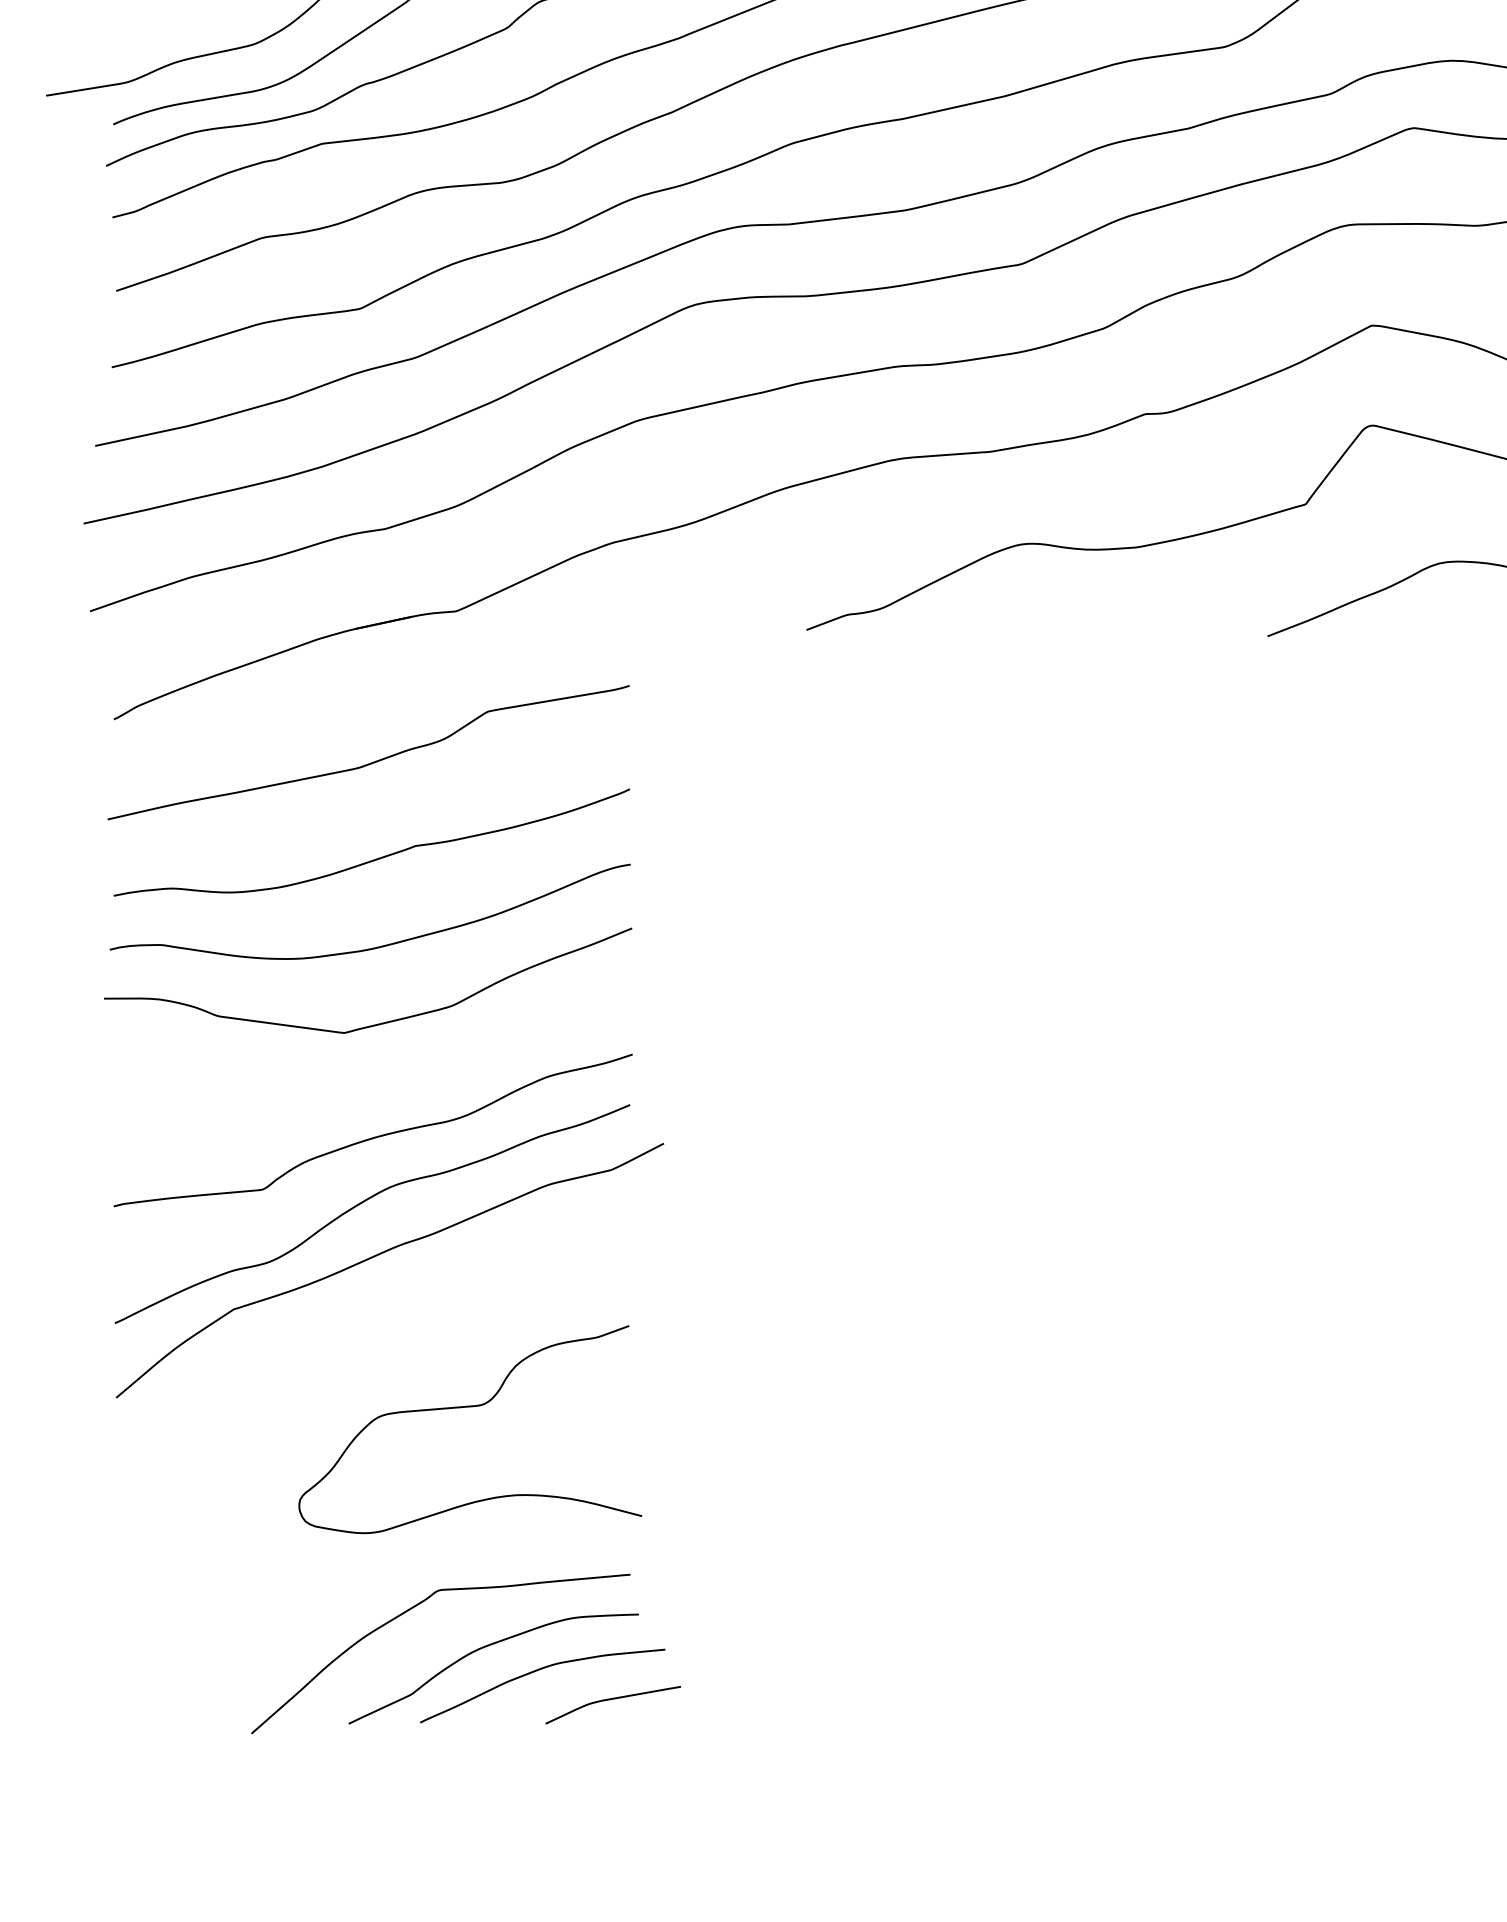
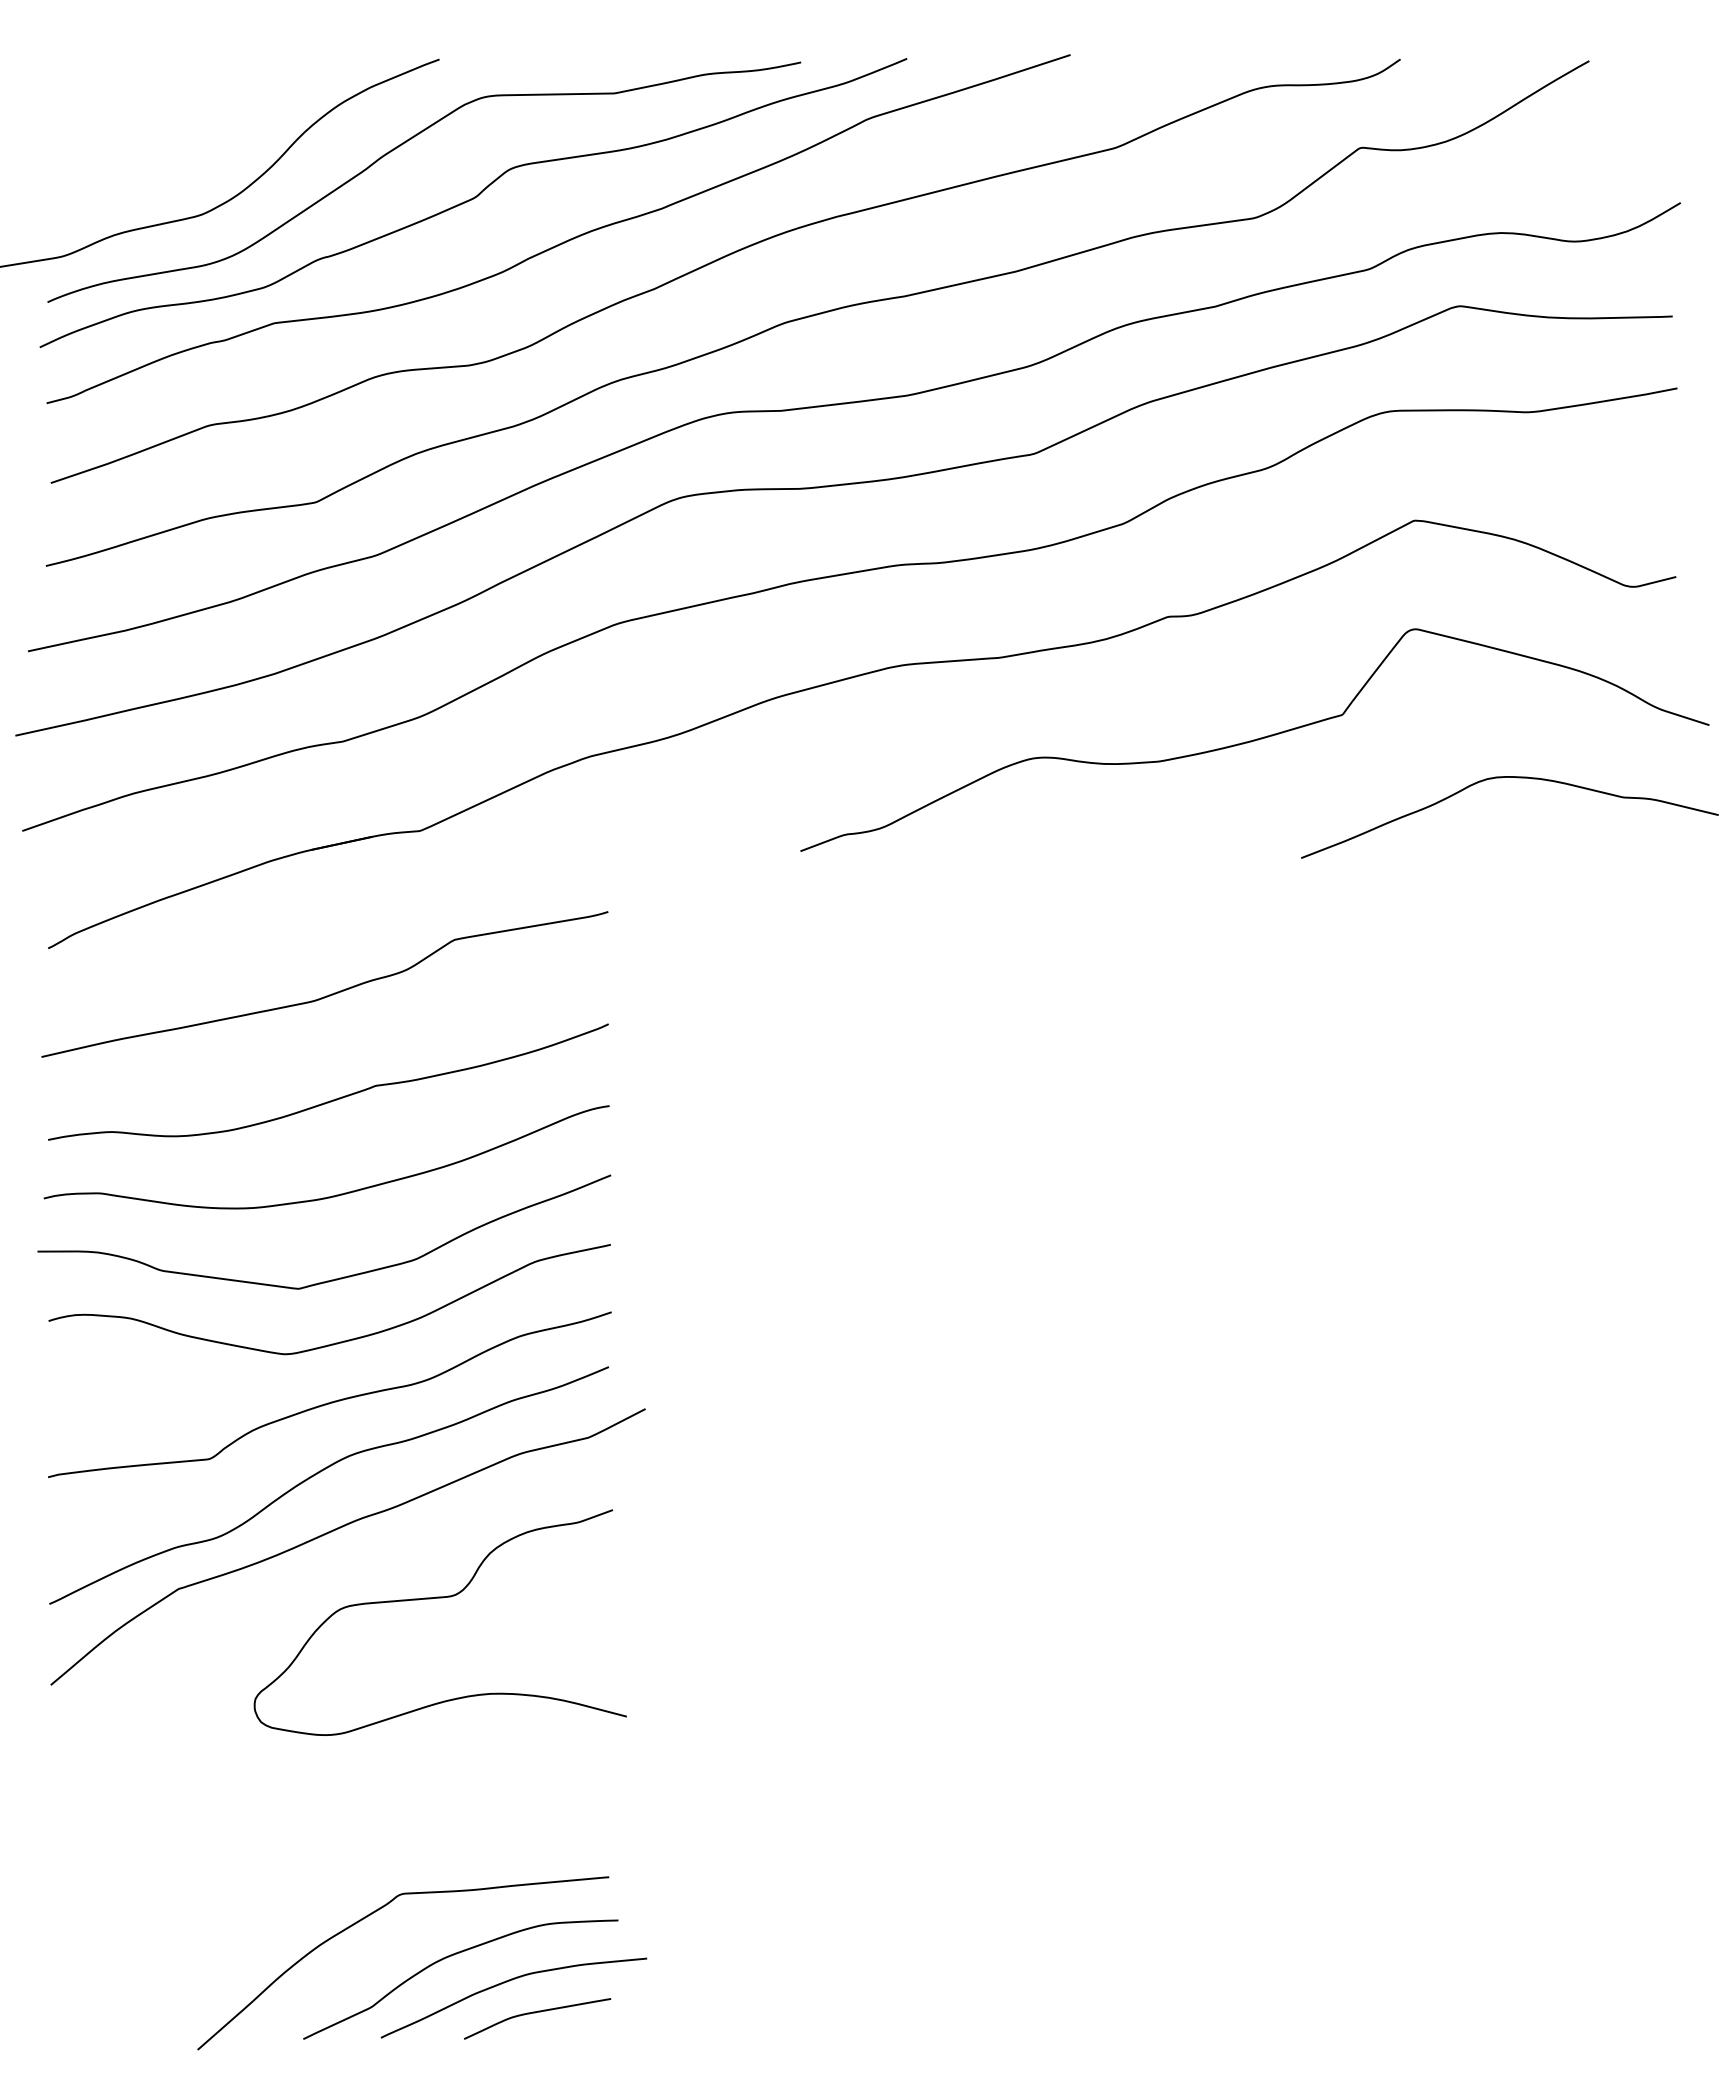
curve: (382, 1081) -> (339, 1341), added
curve: (469, 1407) -> (439, 1598), moved
curve: (611, 1700) -> (535, 2013), moved

